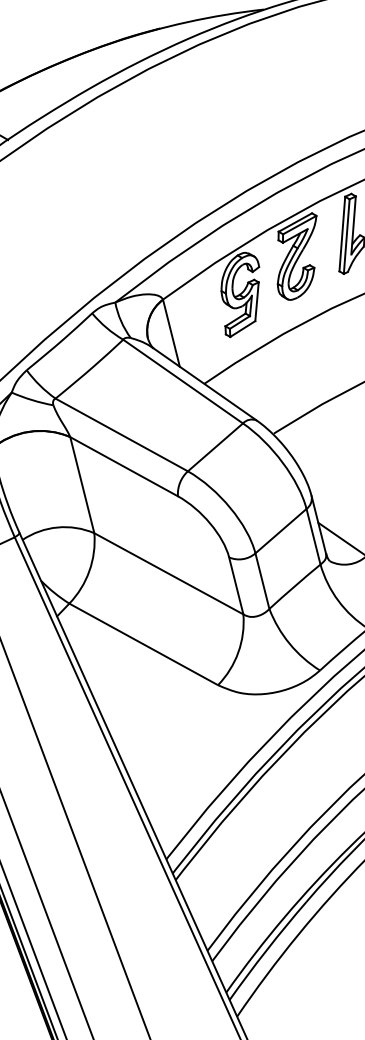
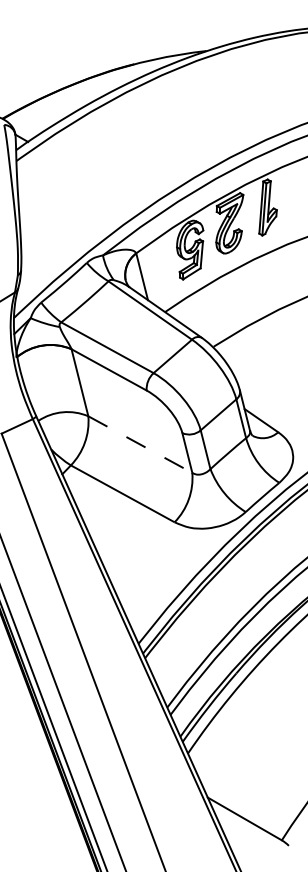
line: (169, 573) -> (140, 444), solid -> dashed

